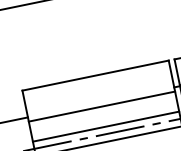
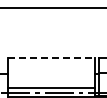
line: (95, 75) -> (51, 57), solid -> dashed
line: (102, 107) -> (51, 76), removed

